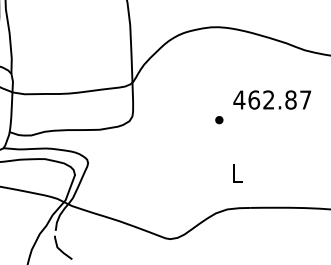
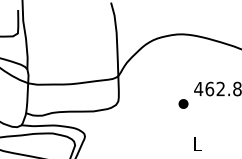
part: (219, 120) -> (183, 104), size x1.6

